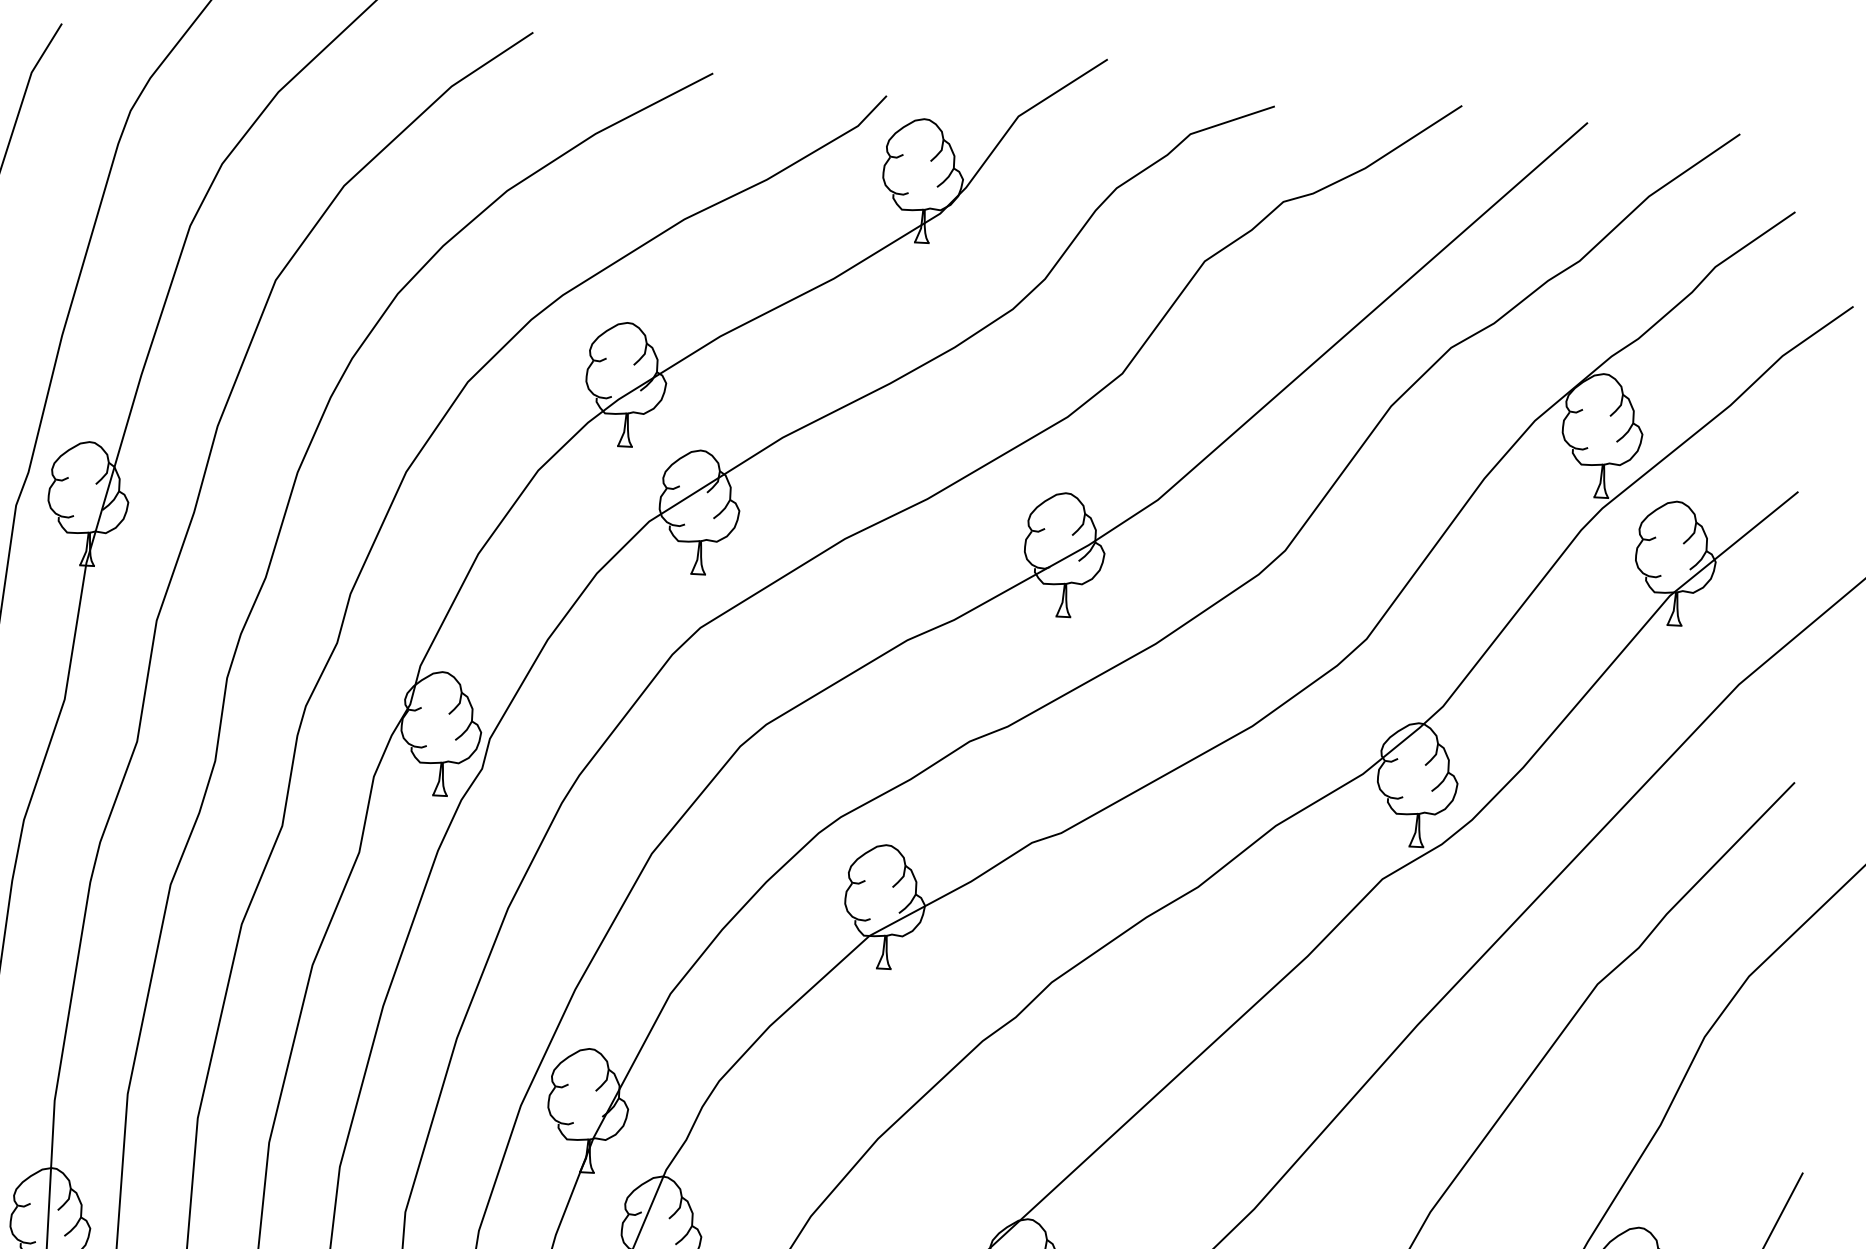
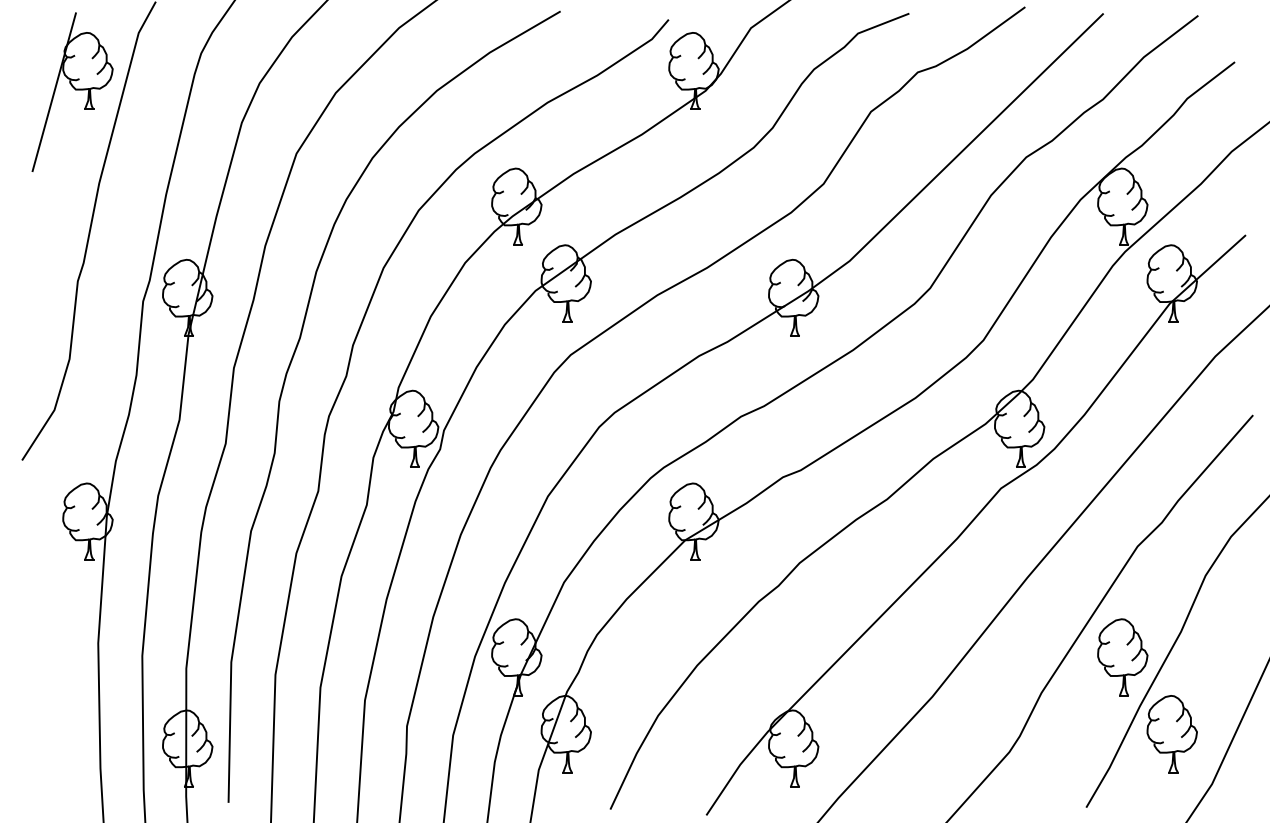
part: (1563, 1161) -> (1122, 657), added

